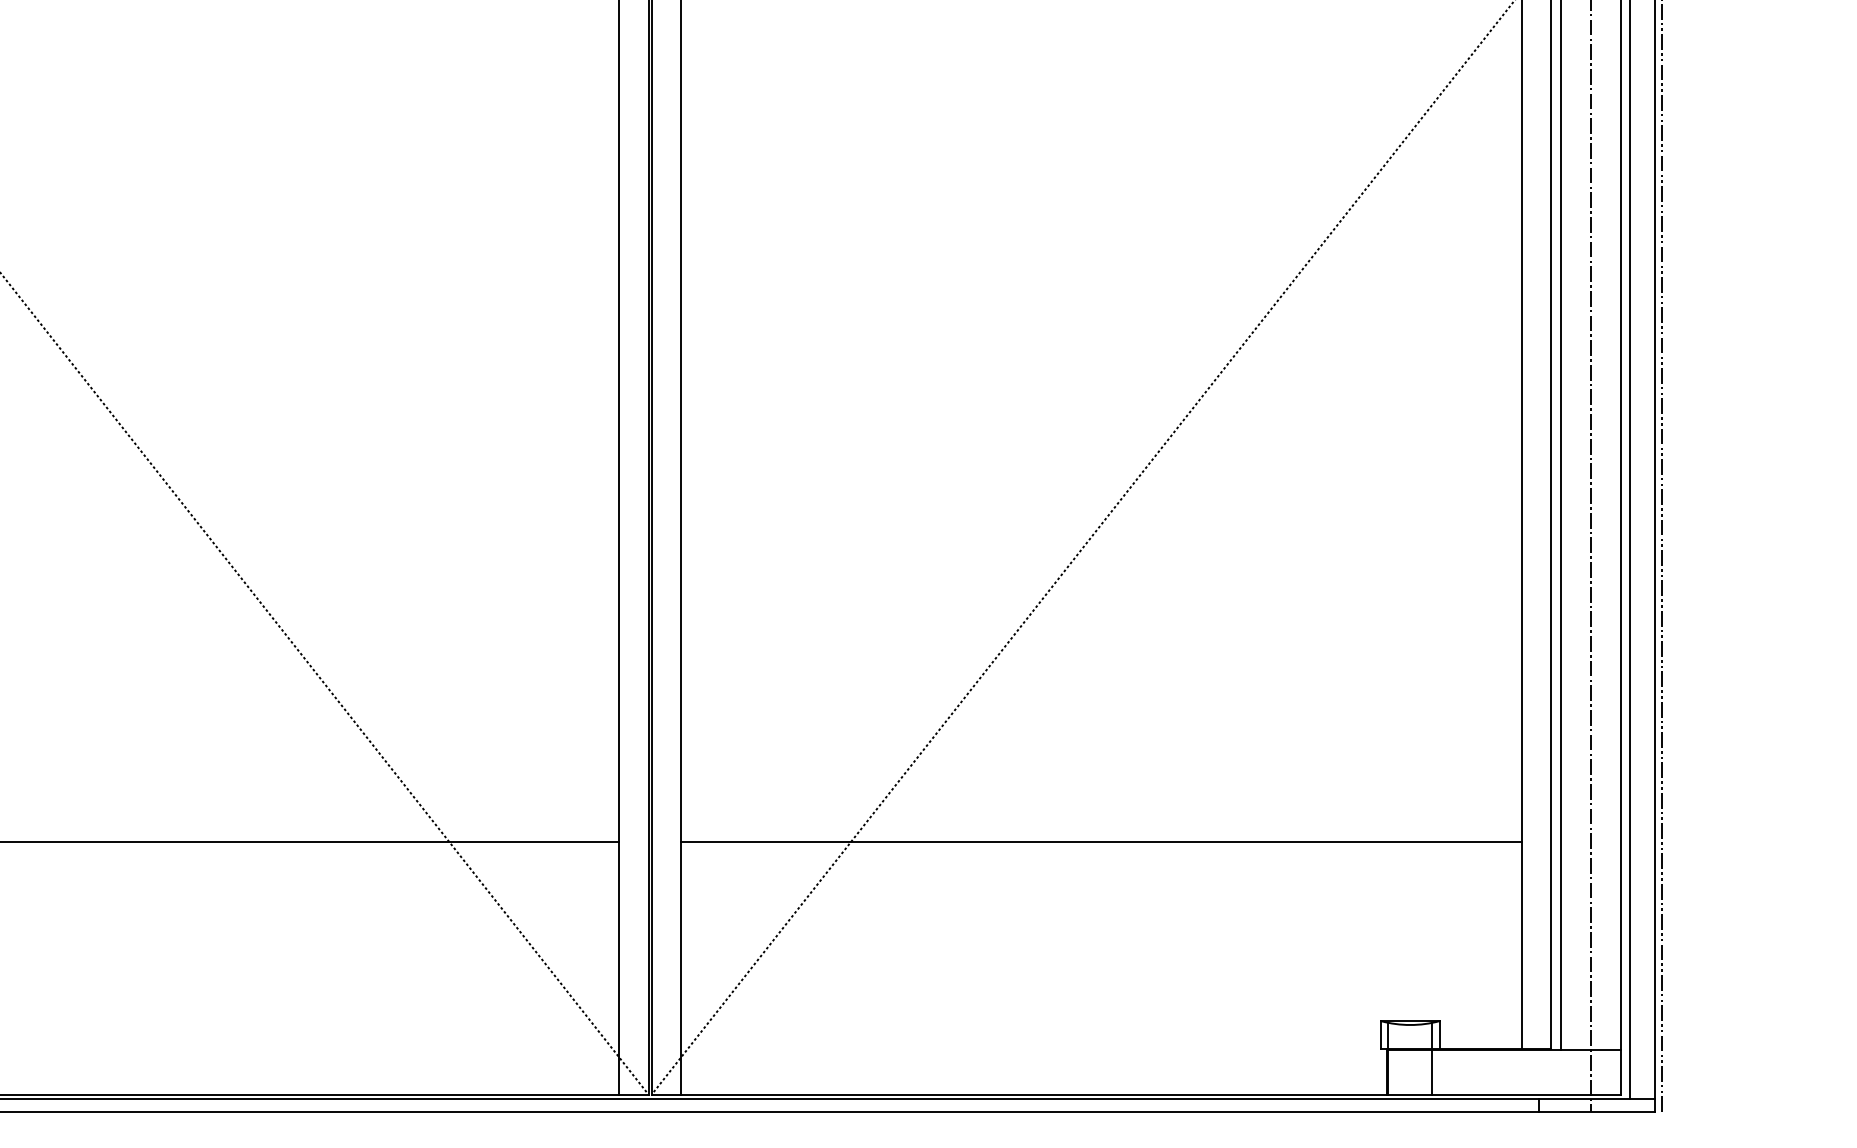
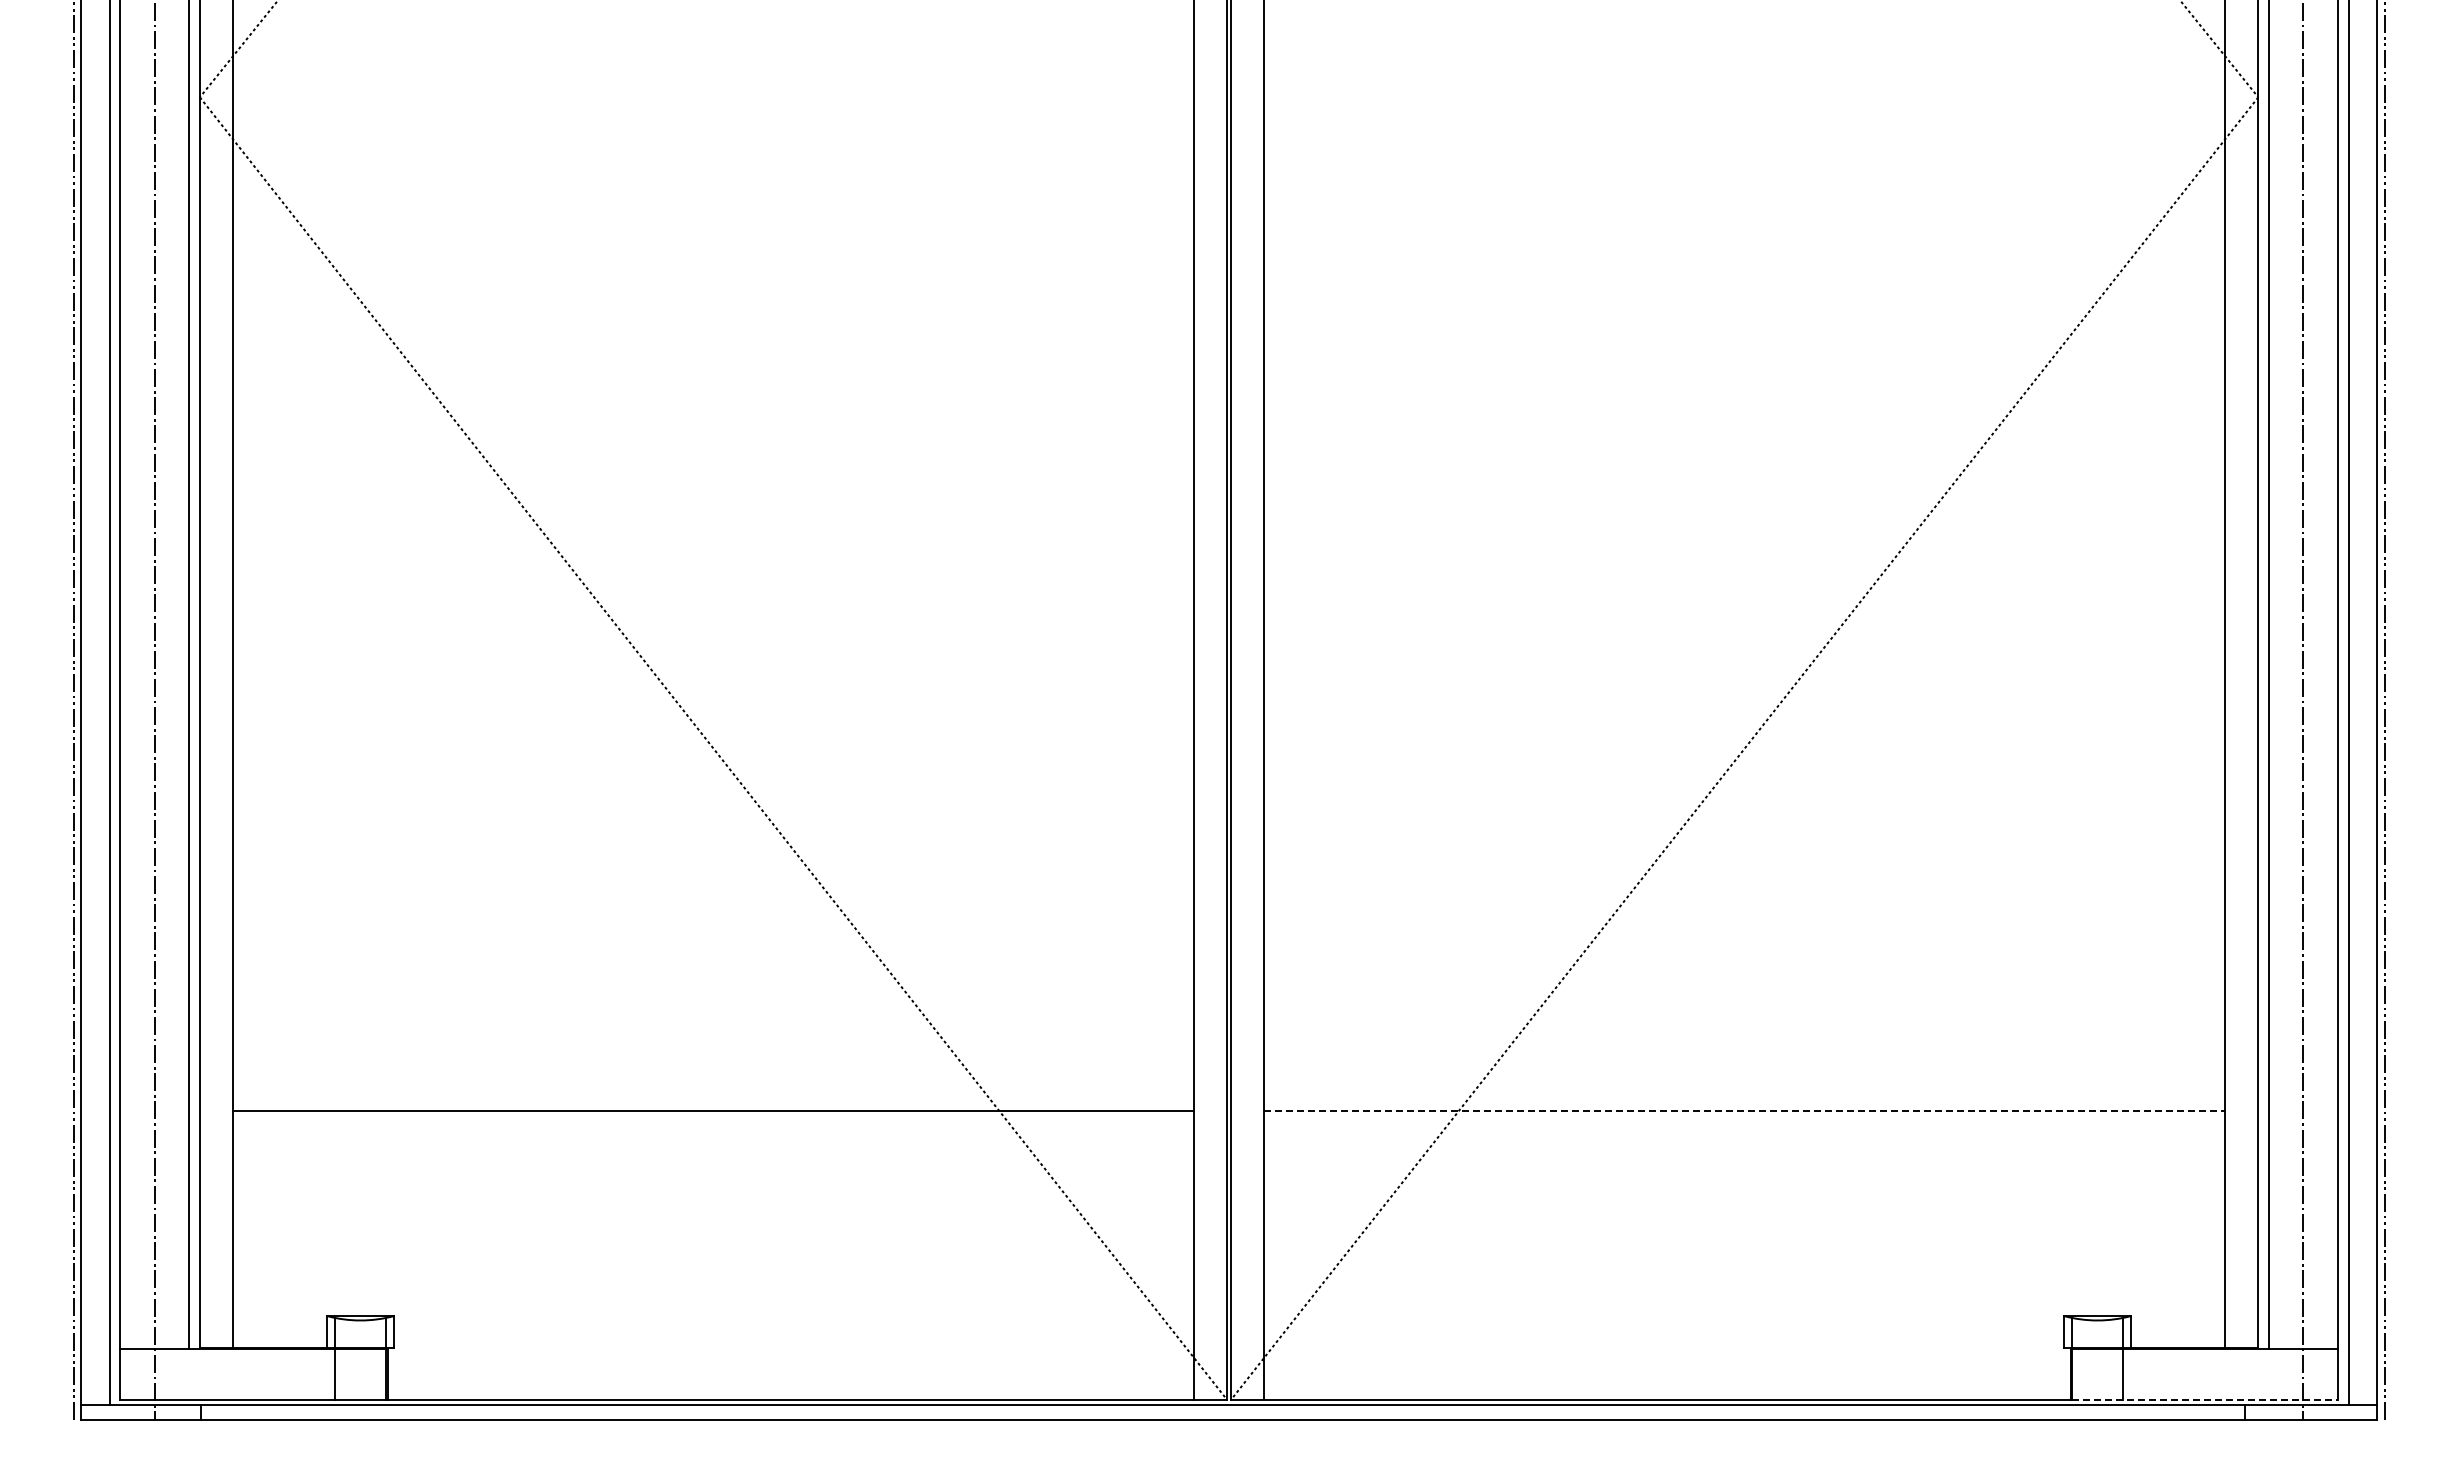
line: (1102, 842) -> (1745, 1111), solid -> dashed
line: (1504, 1095) -> (2205, 1400), solid -> dashed

